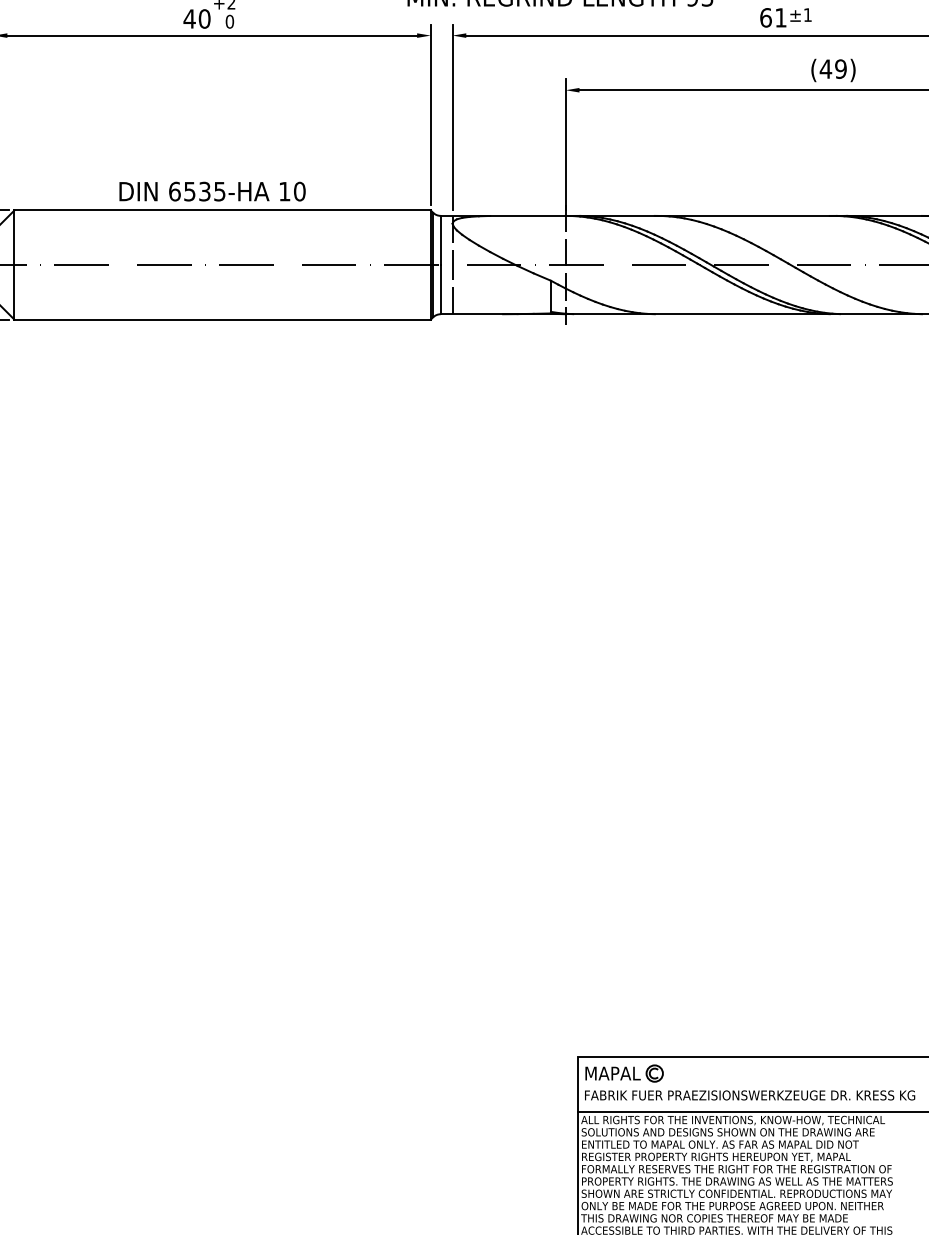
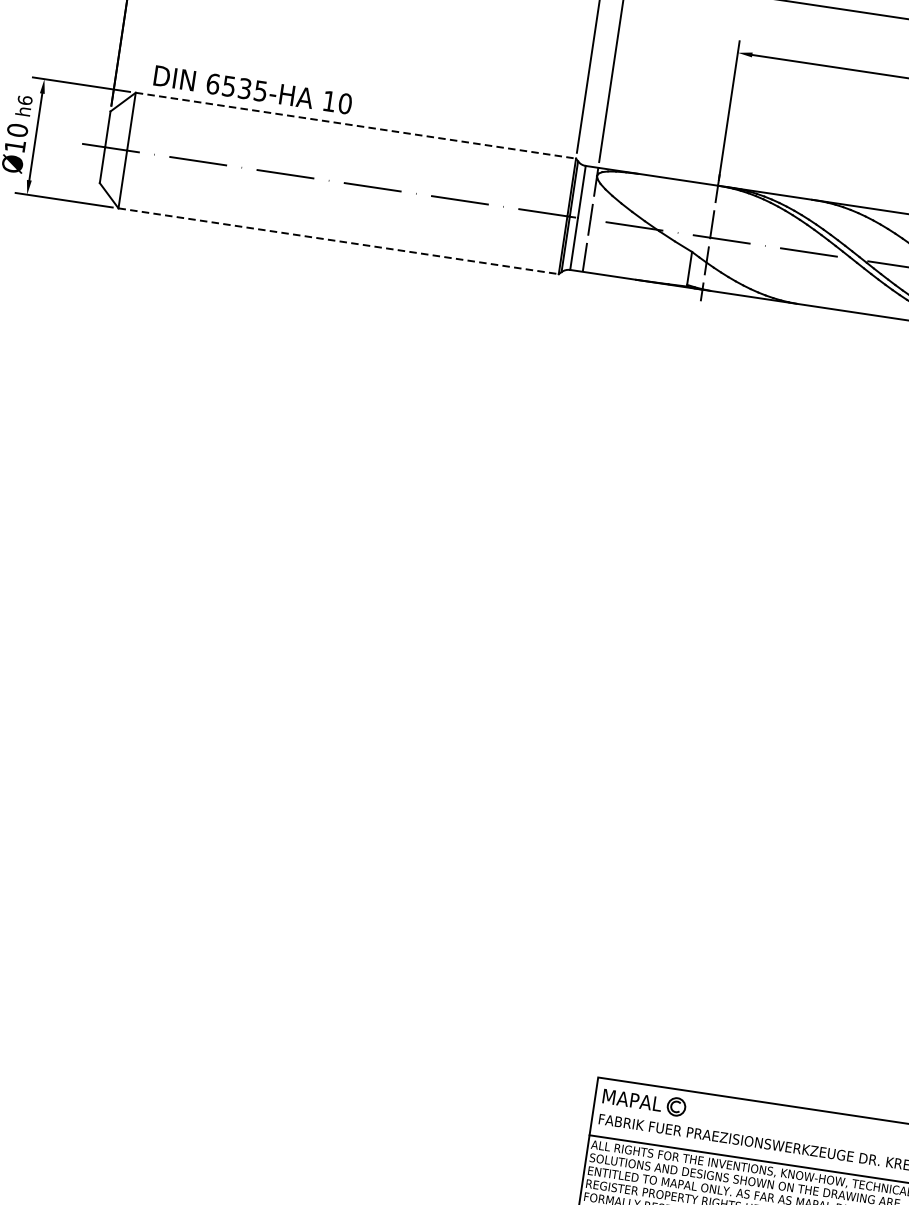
text: (212, 191) -> (253, 89), moved
line: (223, 210) -> (356, 125), solid -> dashed
line: (223, 319) -> (339, 241), solid -> dashed

